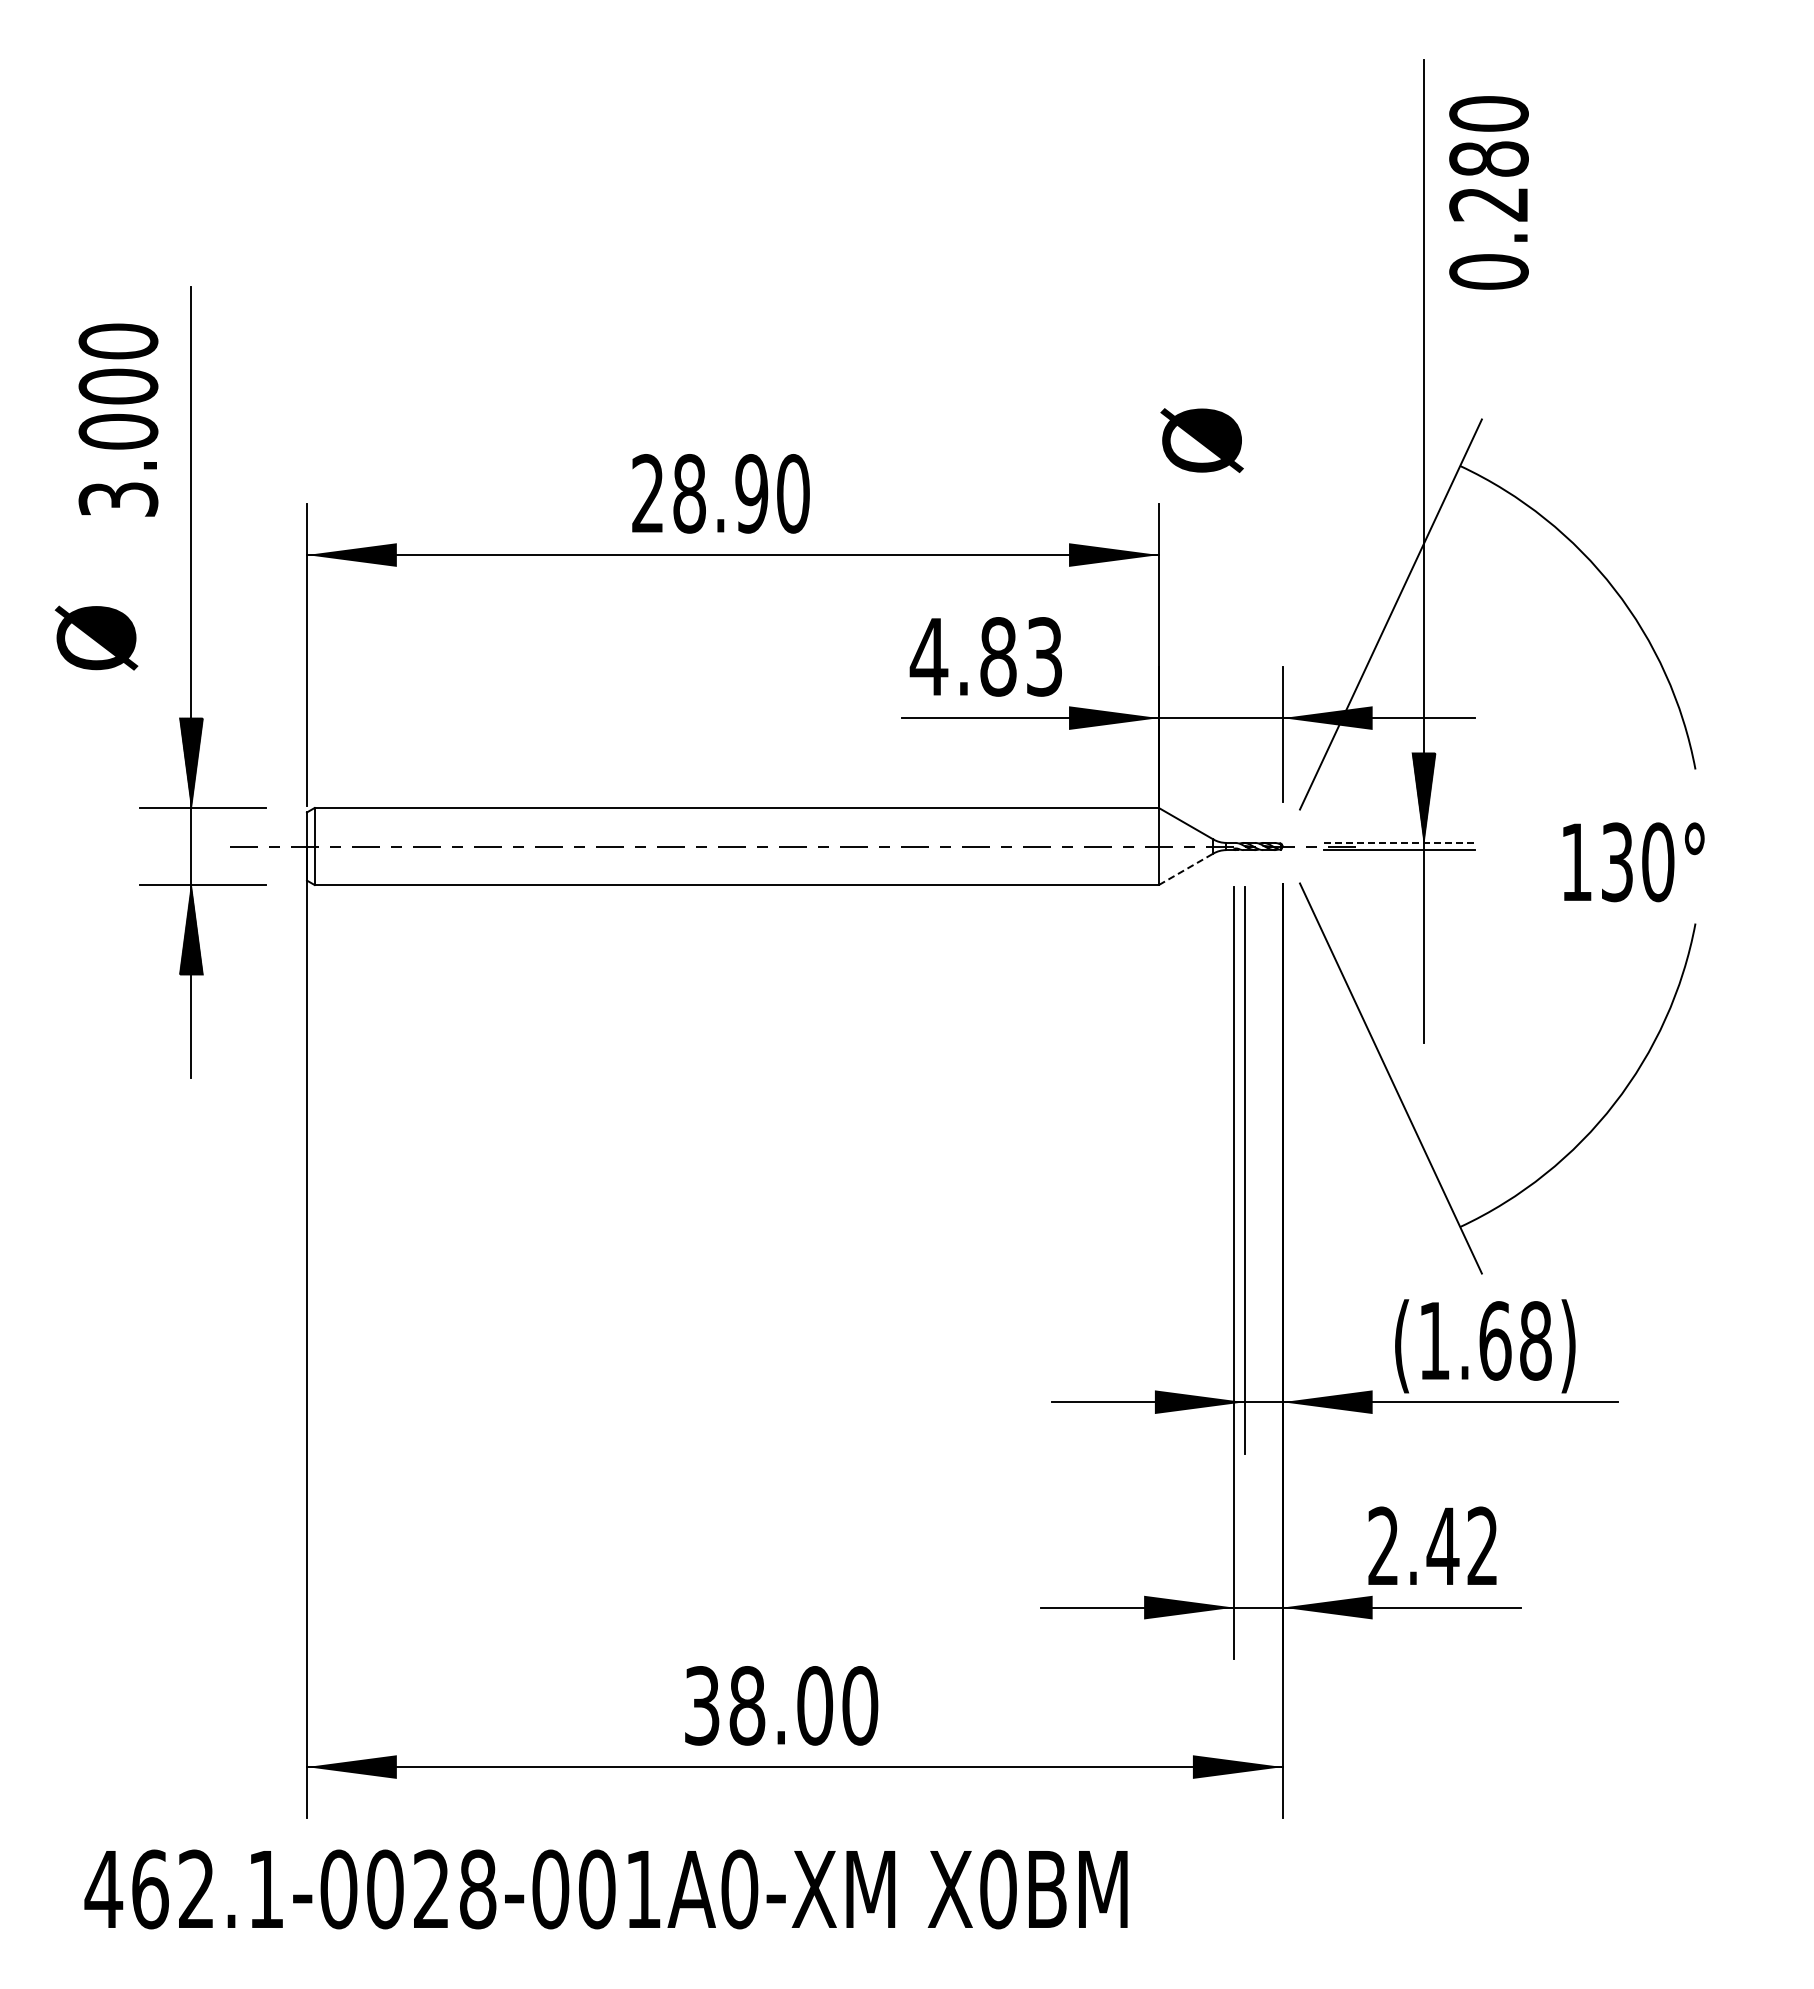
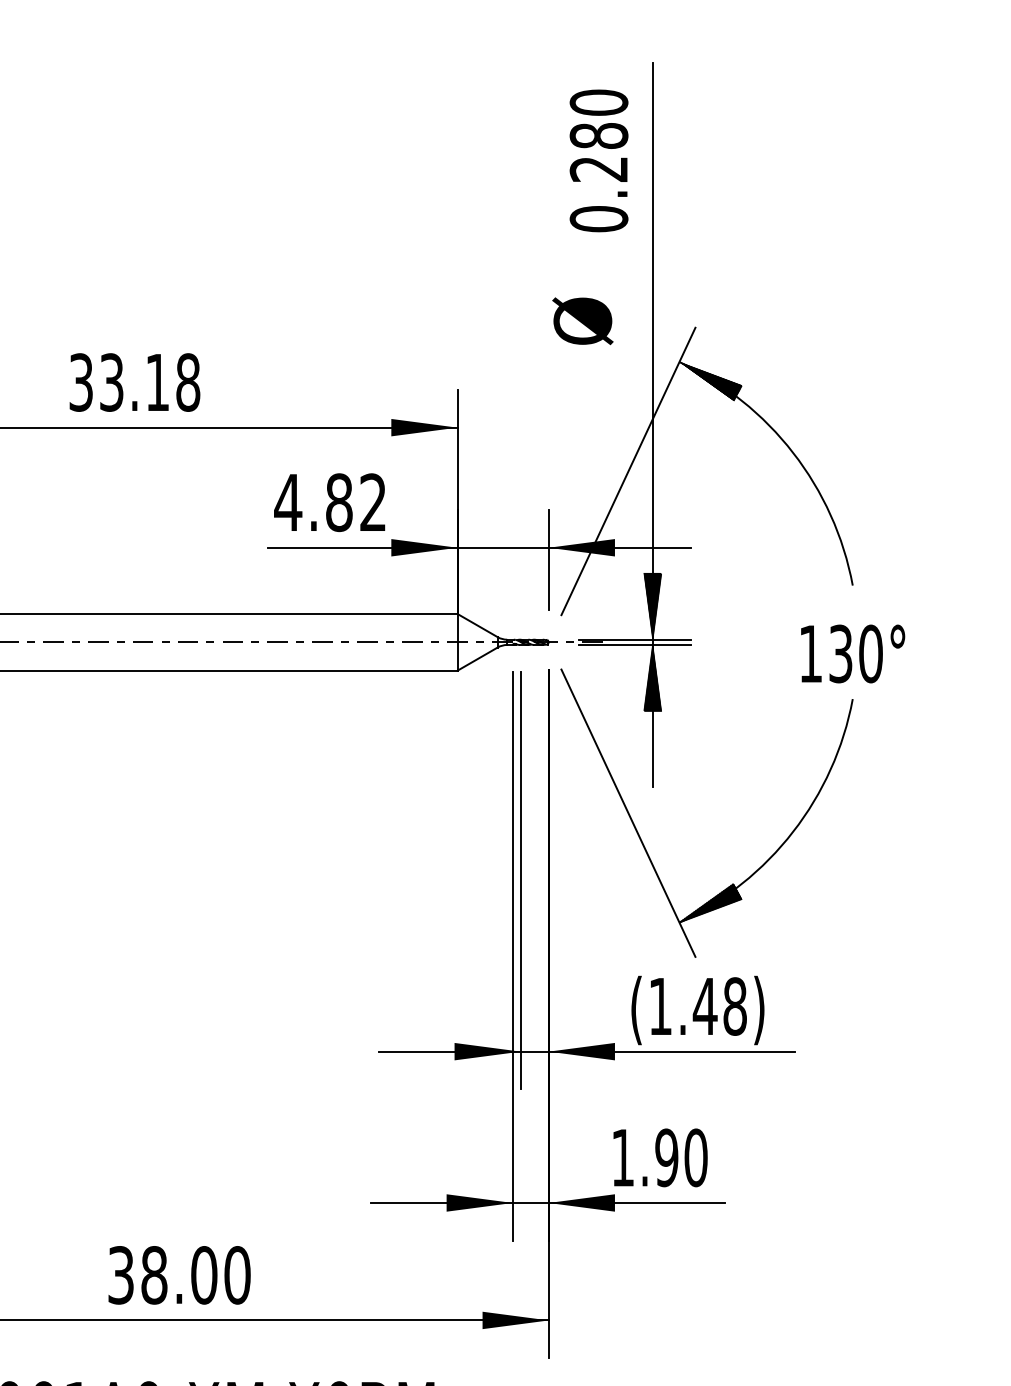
text: (1488, 192) -> (598, 160), moved
text: (1201, 440) -> (582, 321), moved
hatch: (1502, 492) -> (710, 381), added
text: (720, 493) -> (134, 382), 28.90 -> 33.18
text: (1044, 656) -> (373, 502), 4.83 -> 4.82
line: (1399, 842) -> (634, 639), dashed -> solid
text: (1633, 862) -> (852, 654), moved
line: (1186, 869) -> (477, 659), dashed -> solid
hatch: (1423, 894) -> (652, 677), added
hatch: (1502, 1200) -> (710, 903), added
text: (1495, 1340) -> (705, 1006), (1.68) -> (1.48)
text: (1433, 1546) -> (659, 1157), 2.42 -> 1.90

